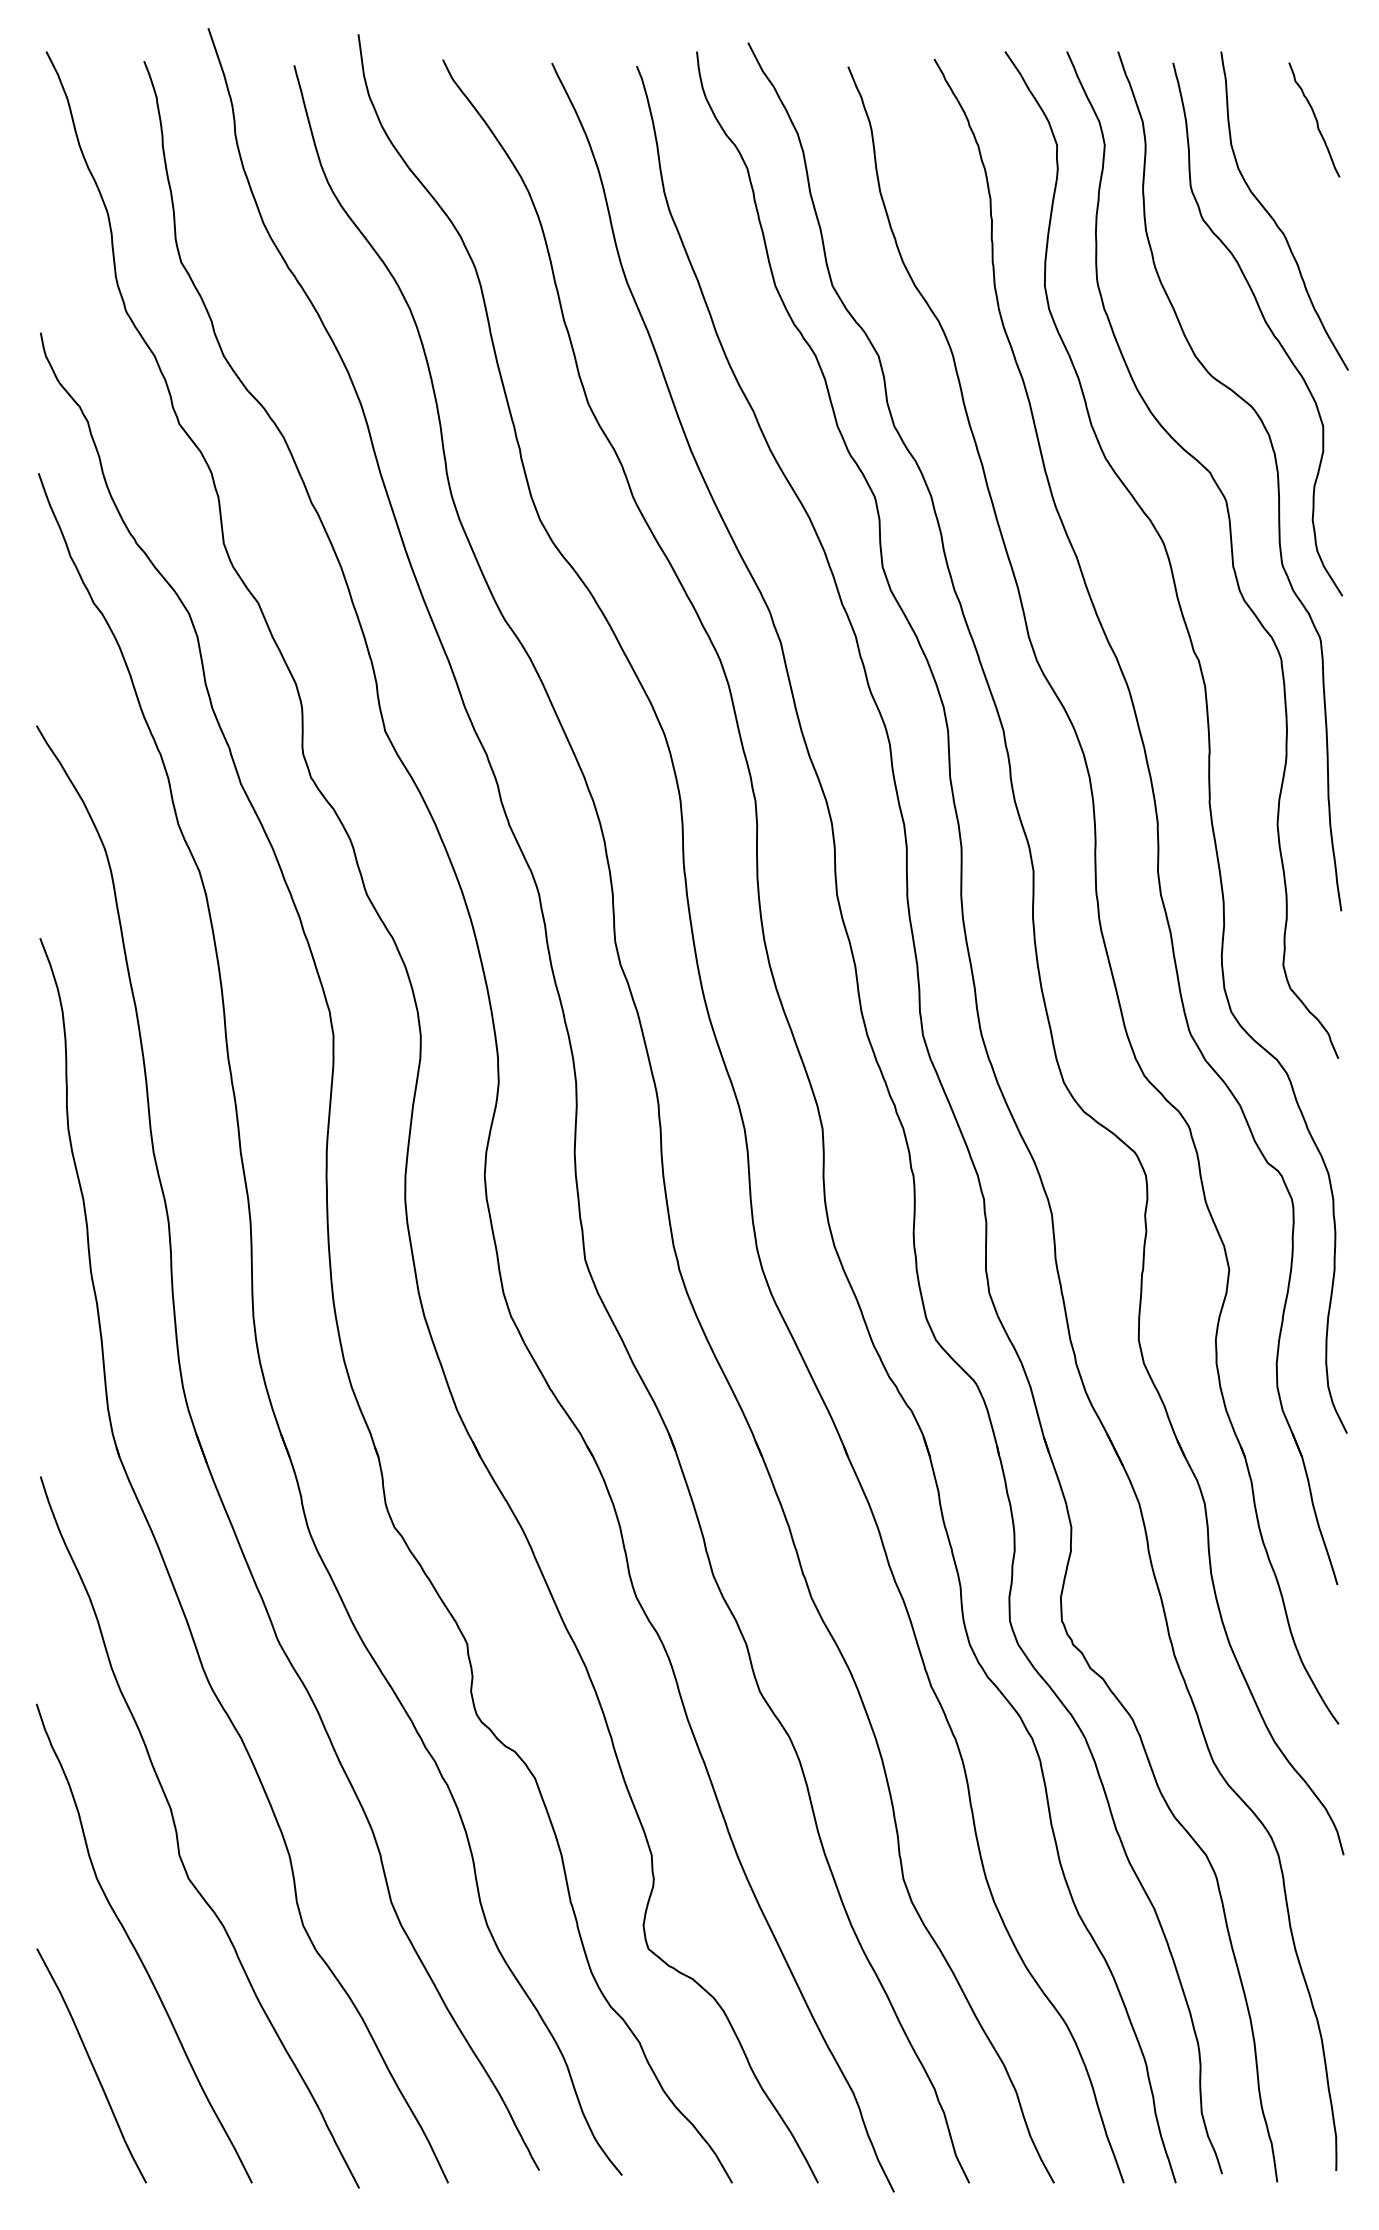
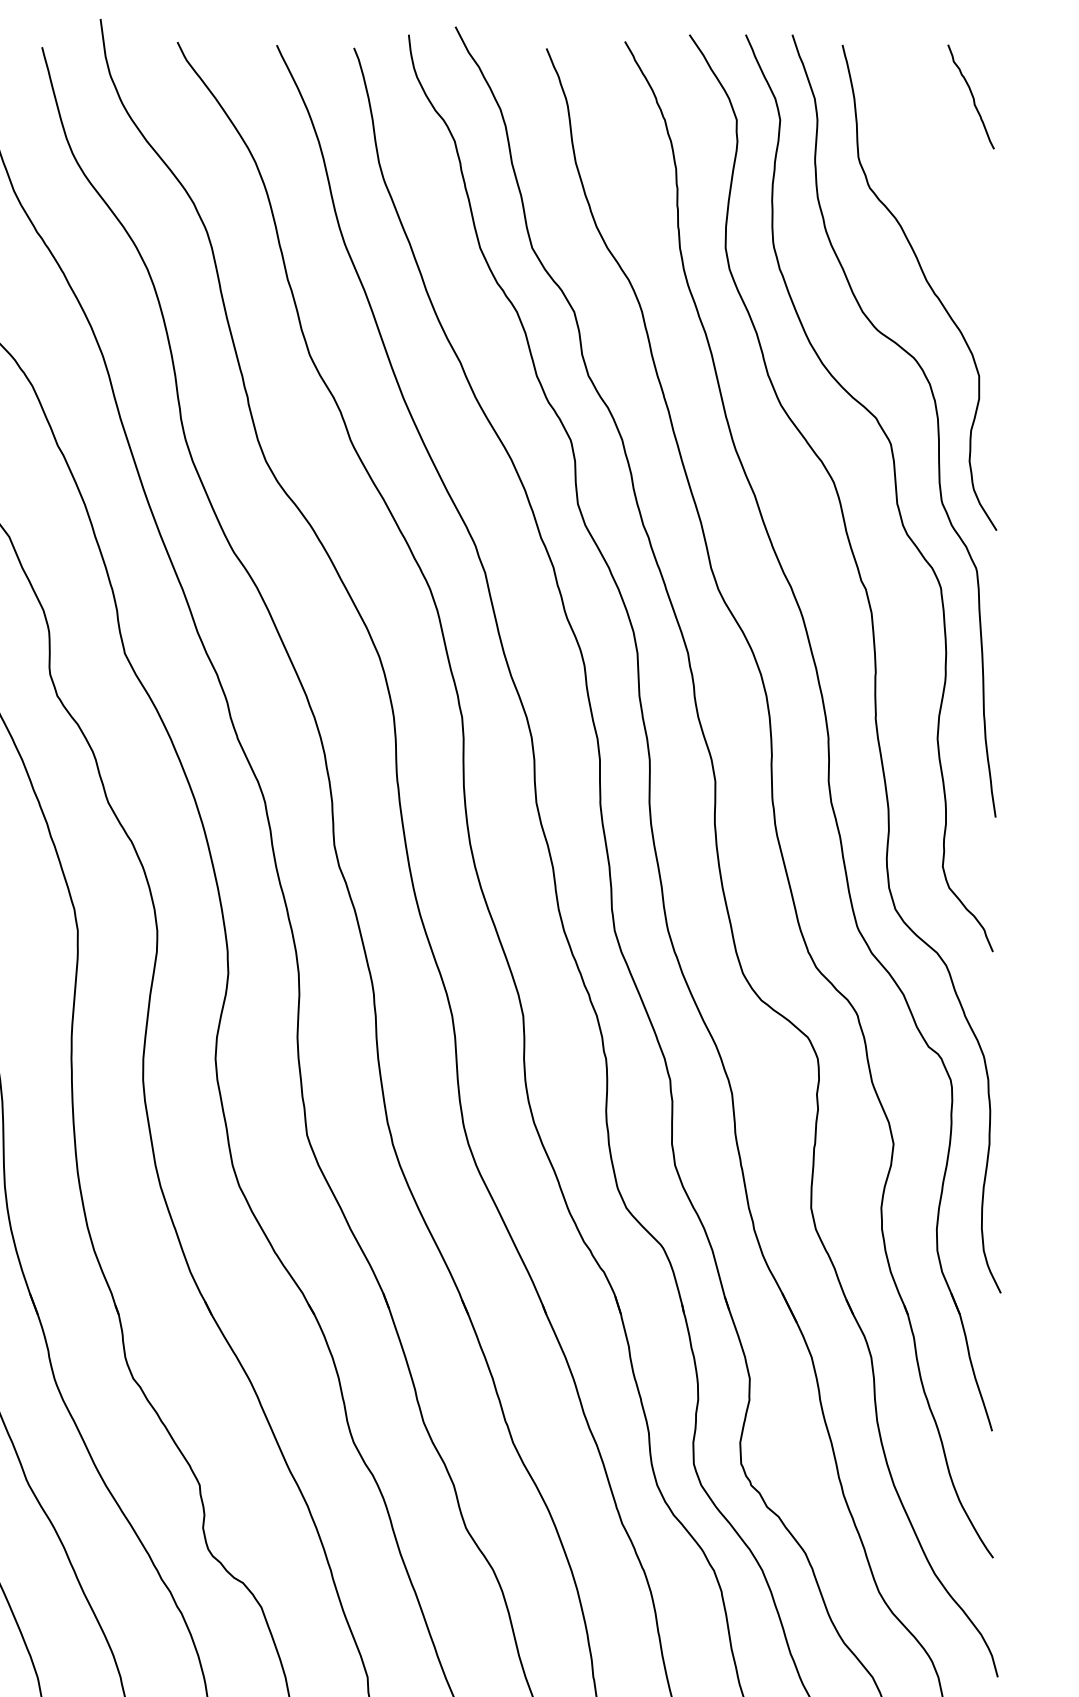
curve: (1272, 216) -> (932, 184), removed

